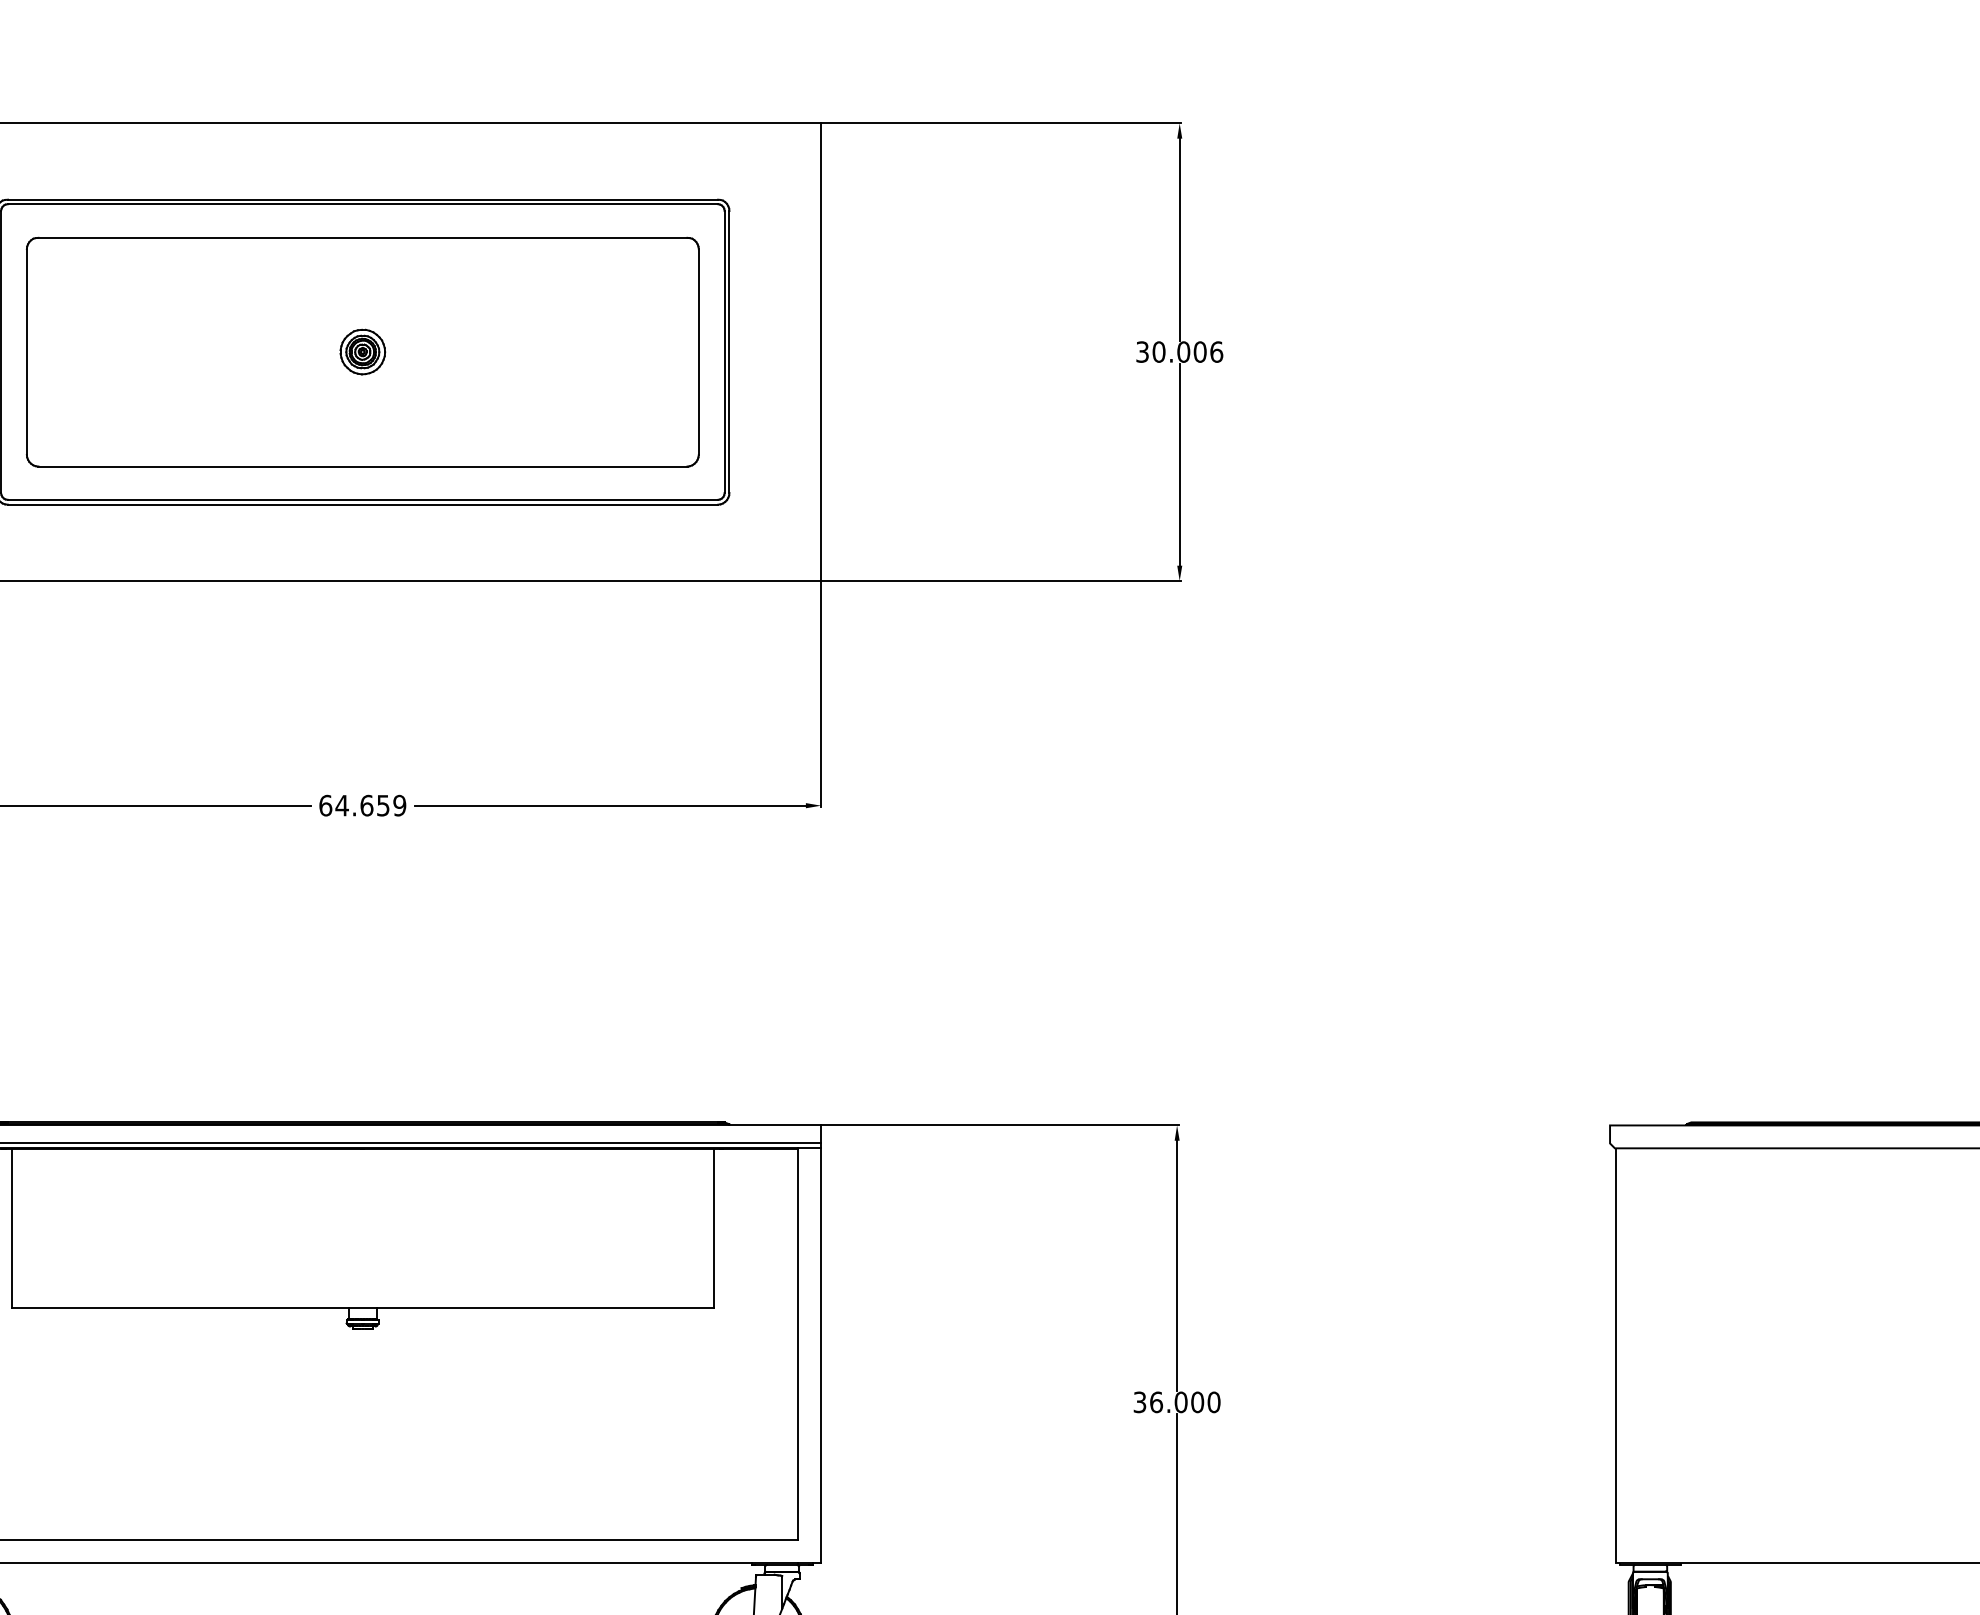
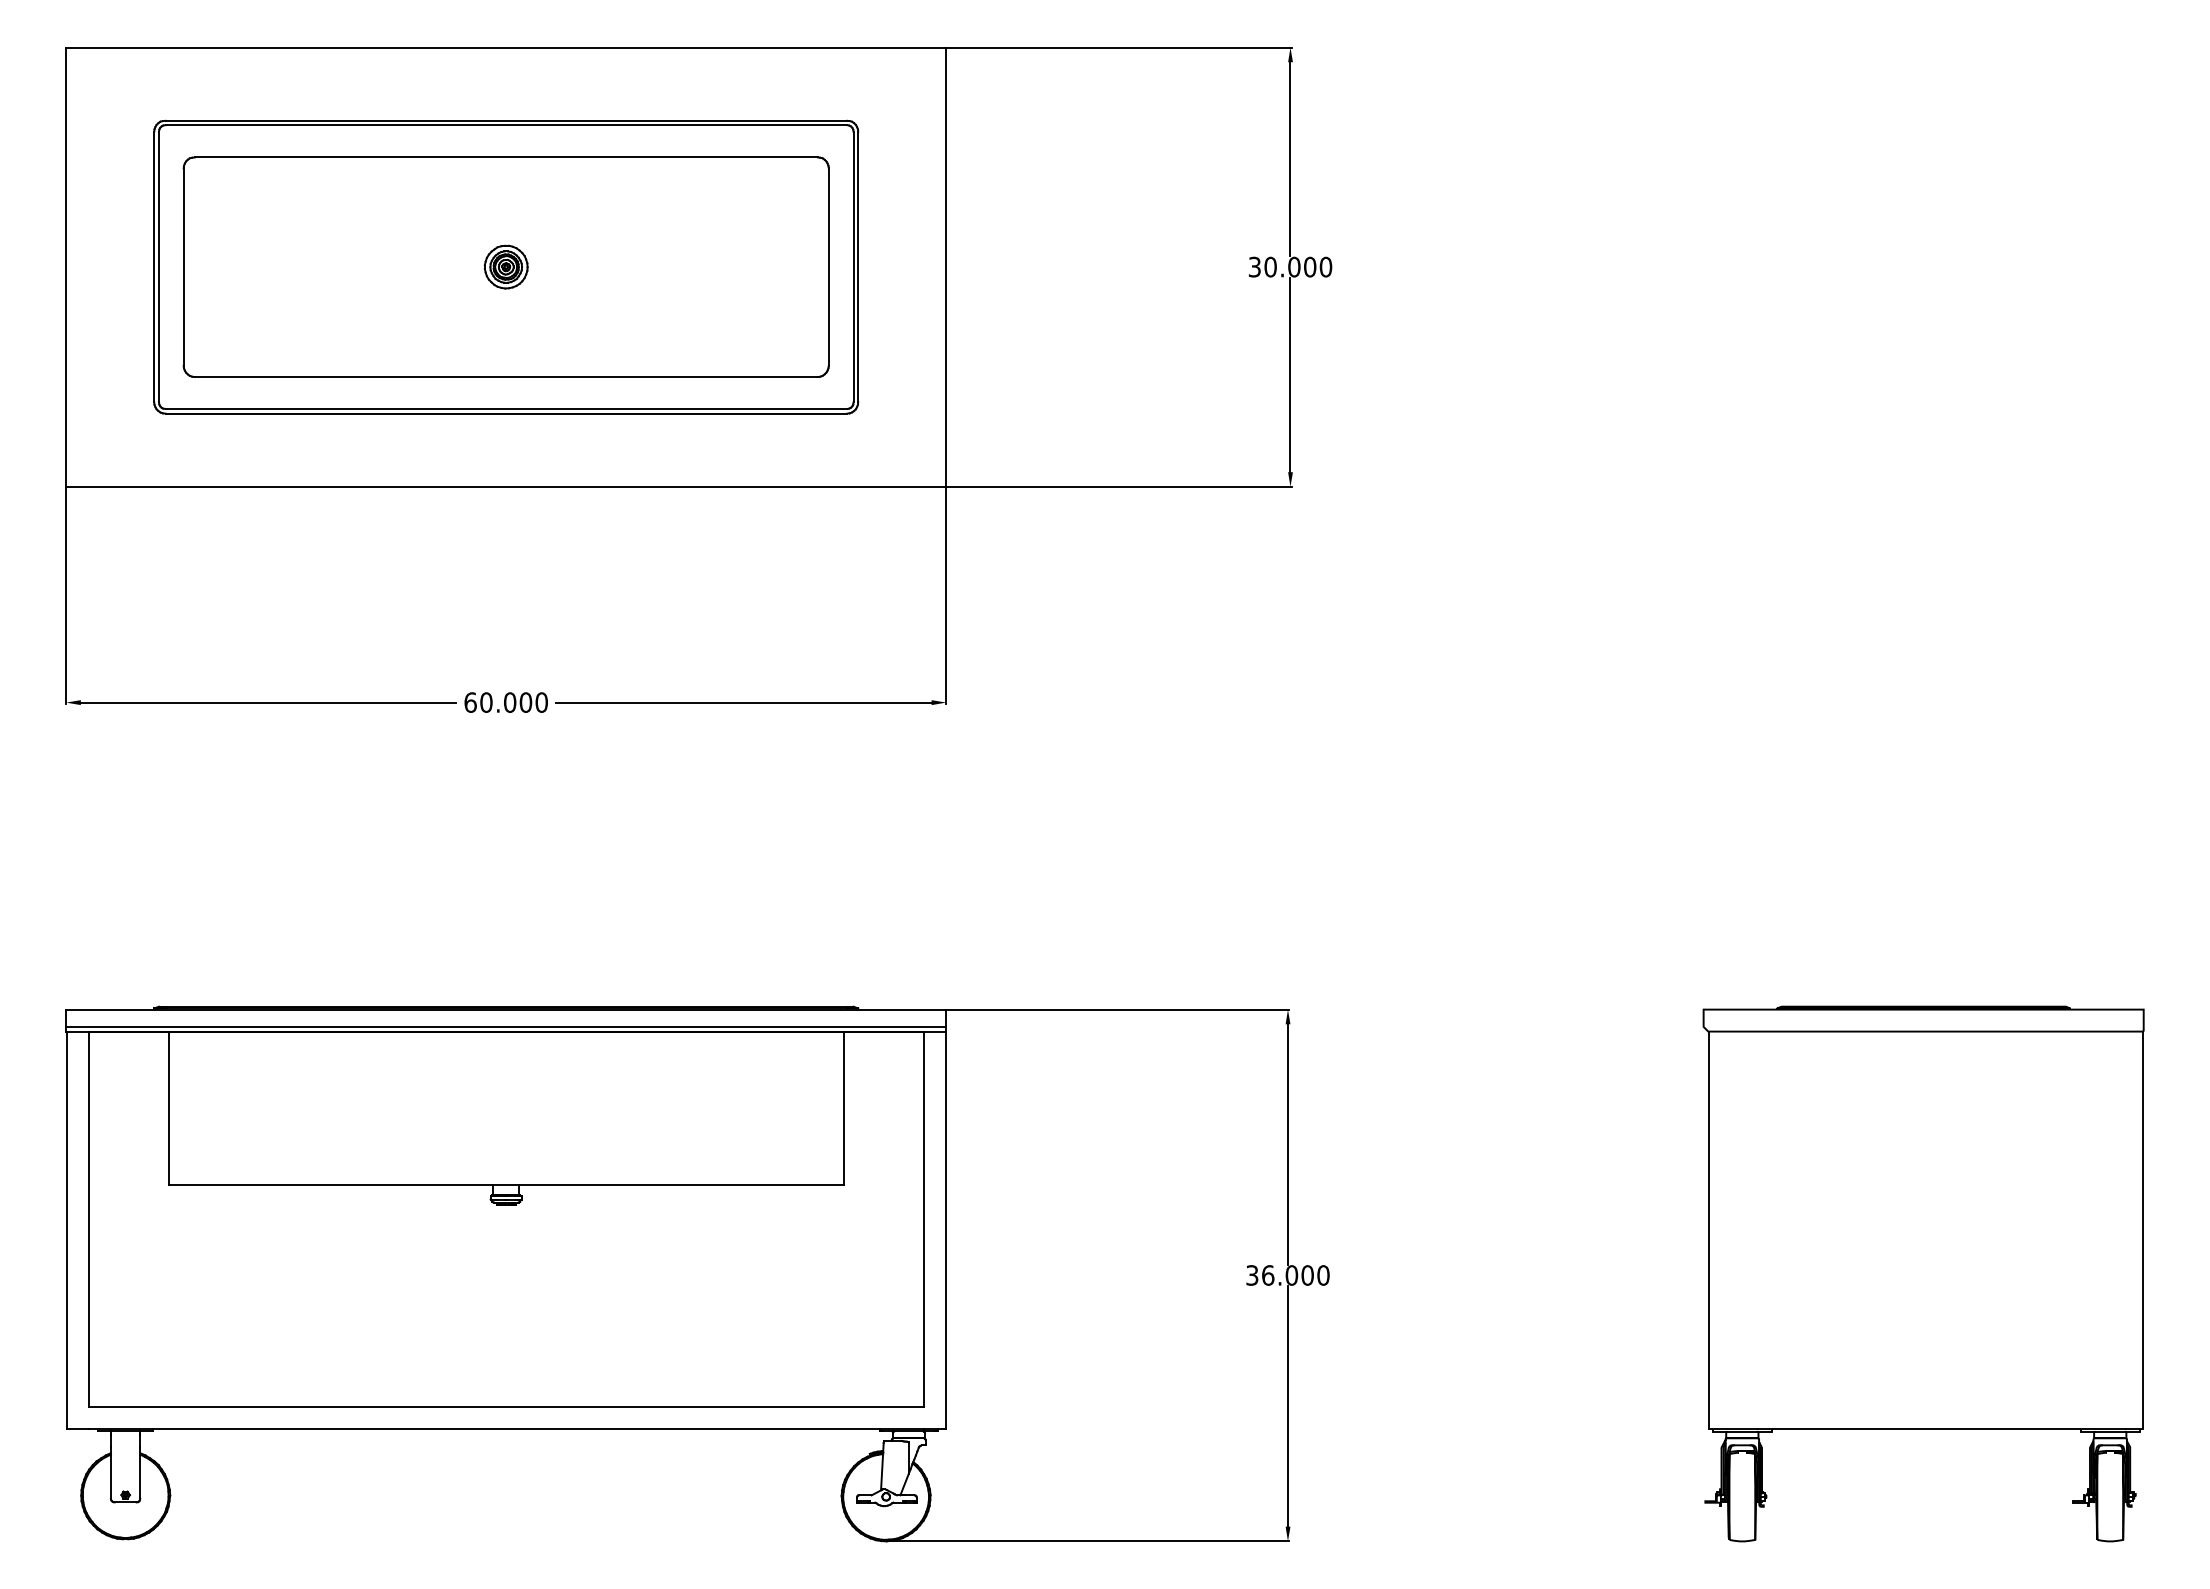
text: (1216, 351) -> (1325, 266), 30.006 -> 30.000
text: (370, 805) -> (513, 702), 64.659 -> 60.000

